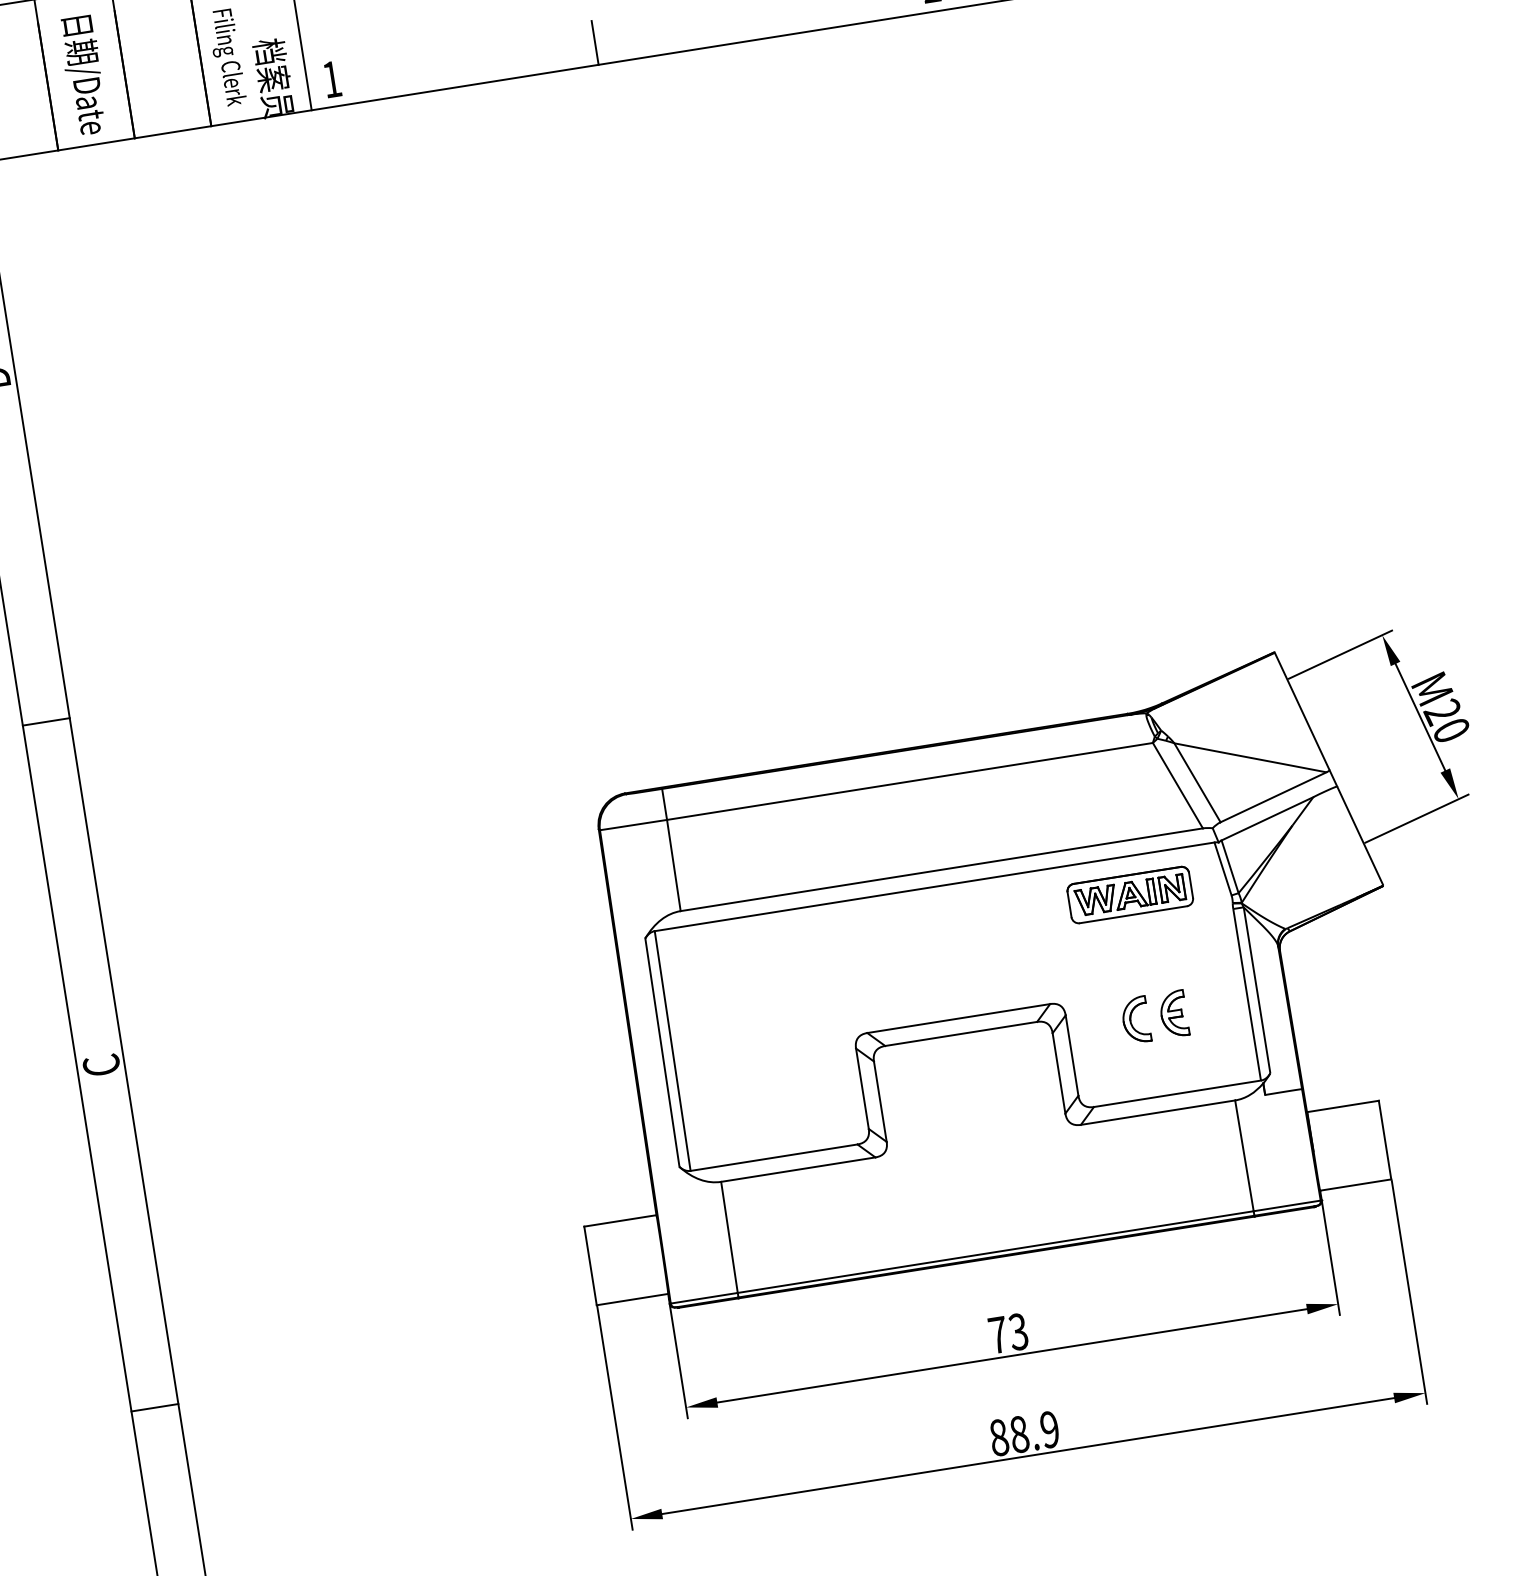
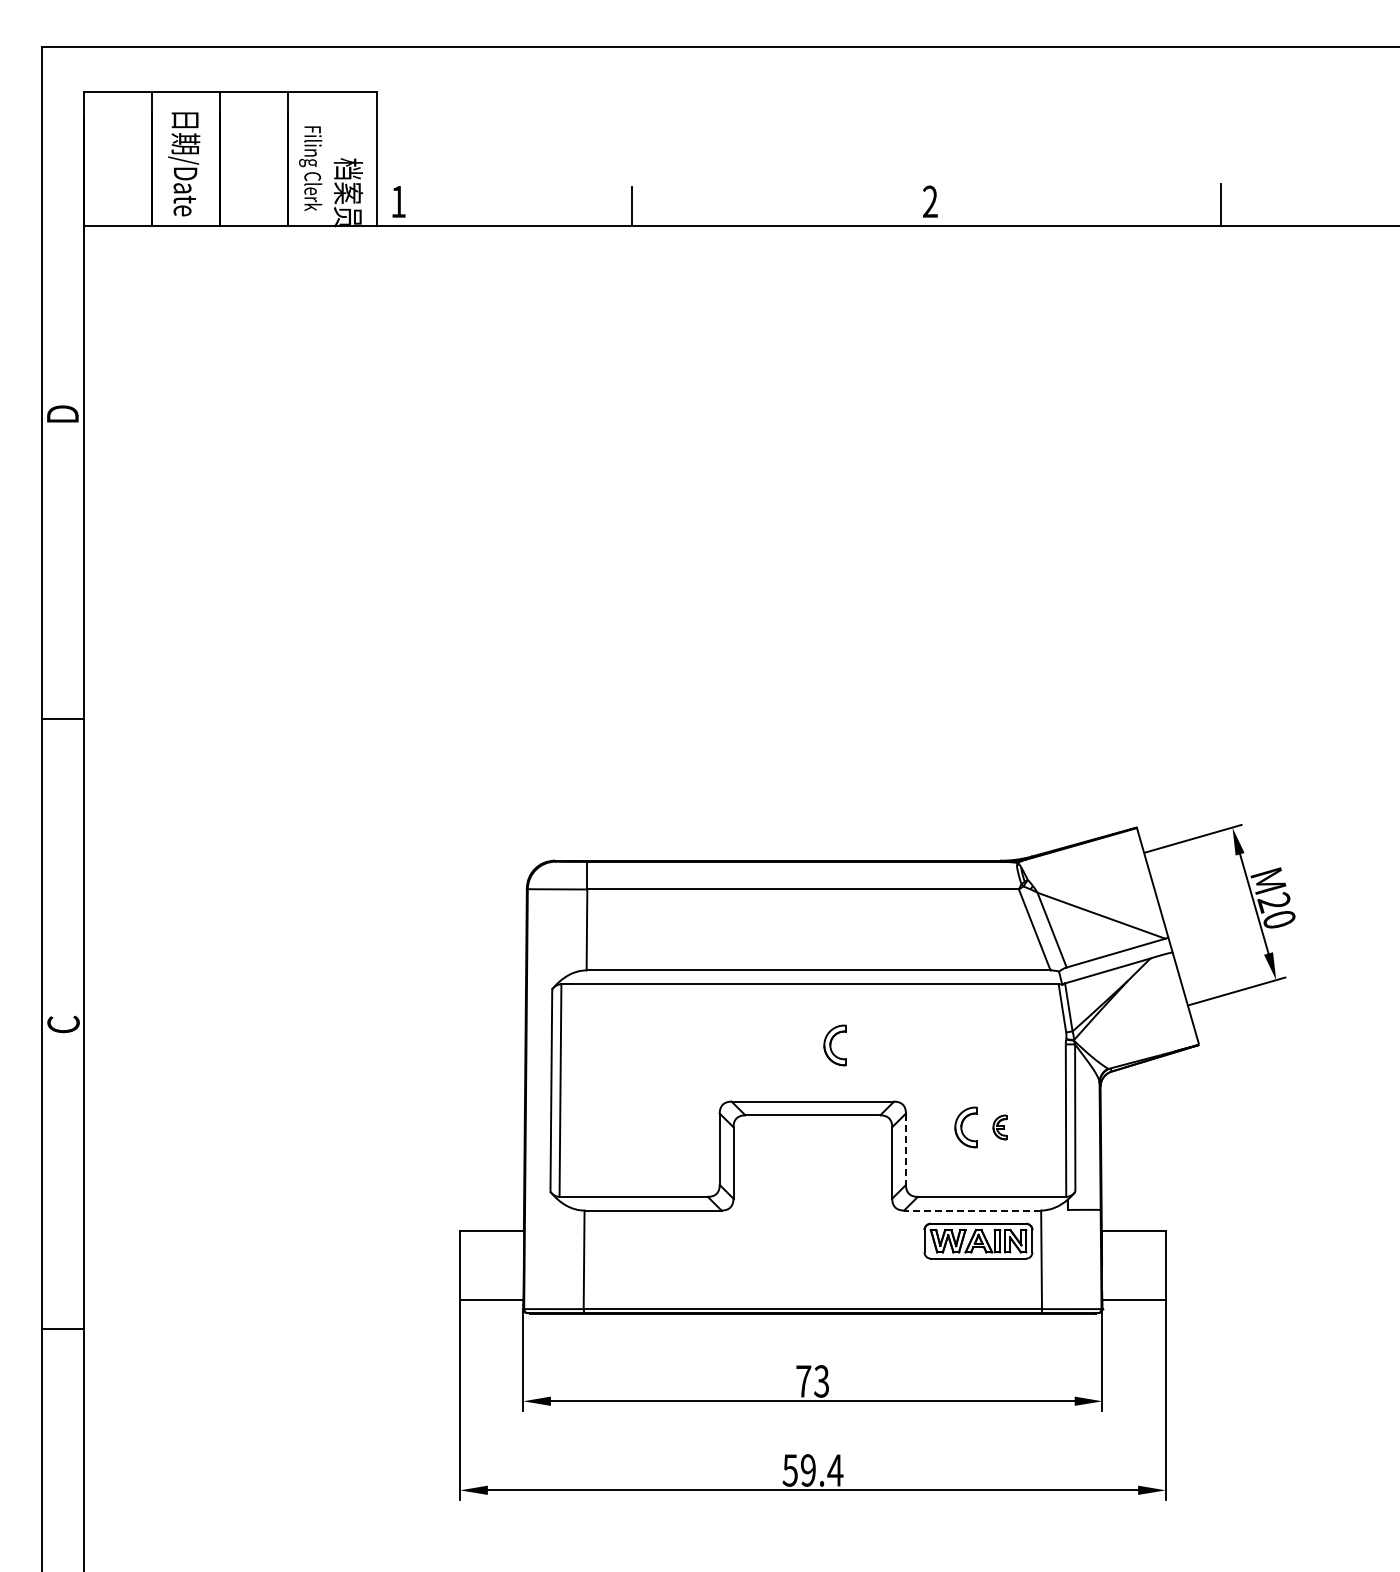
part: (1130, 894) -> (978, 1240), moved
part: (973, 951) -> (834, 1045), added
part: (1173, 1014) -> (999, 1127), size x0.6
line: (1071, 1055) -> (905, 1149), solid -> dashed
line: (1157, 1112) -> (972, 1210), solid -> dashed
text: (1024, 1433) -> (812, 1470), 88.9 -> 59.4

